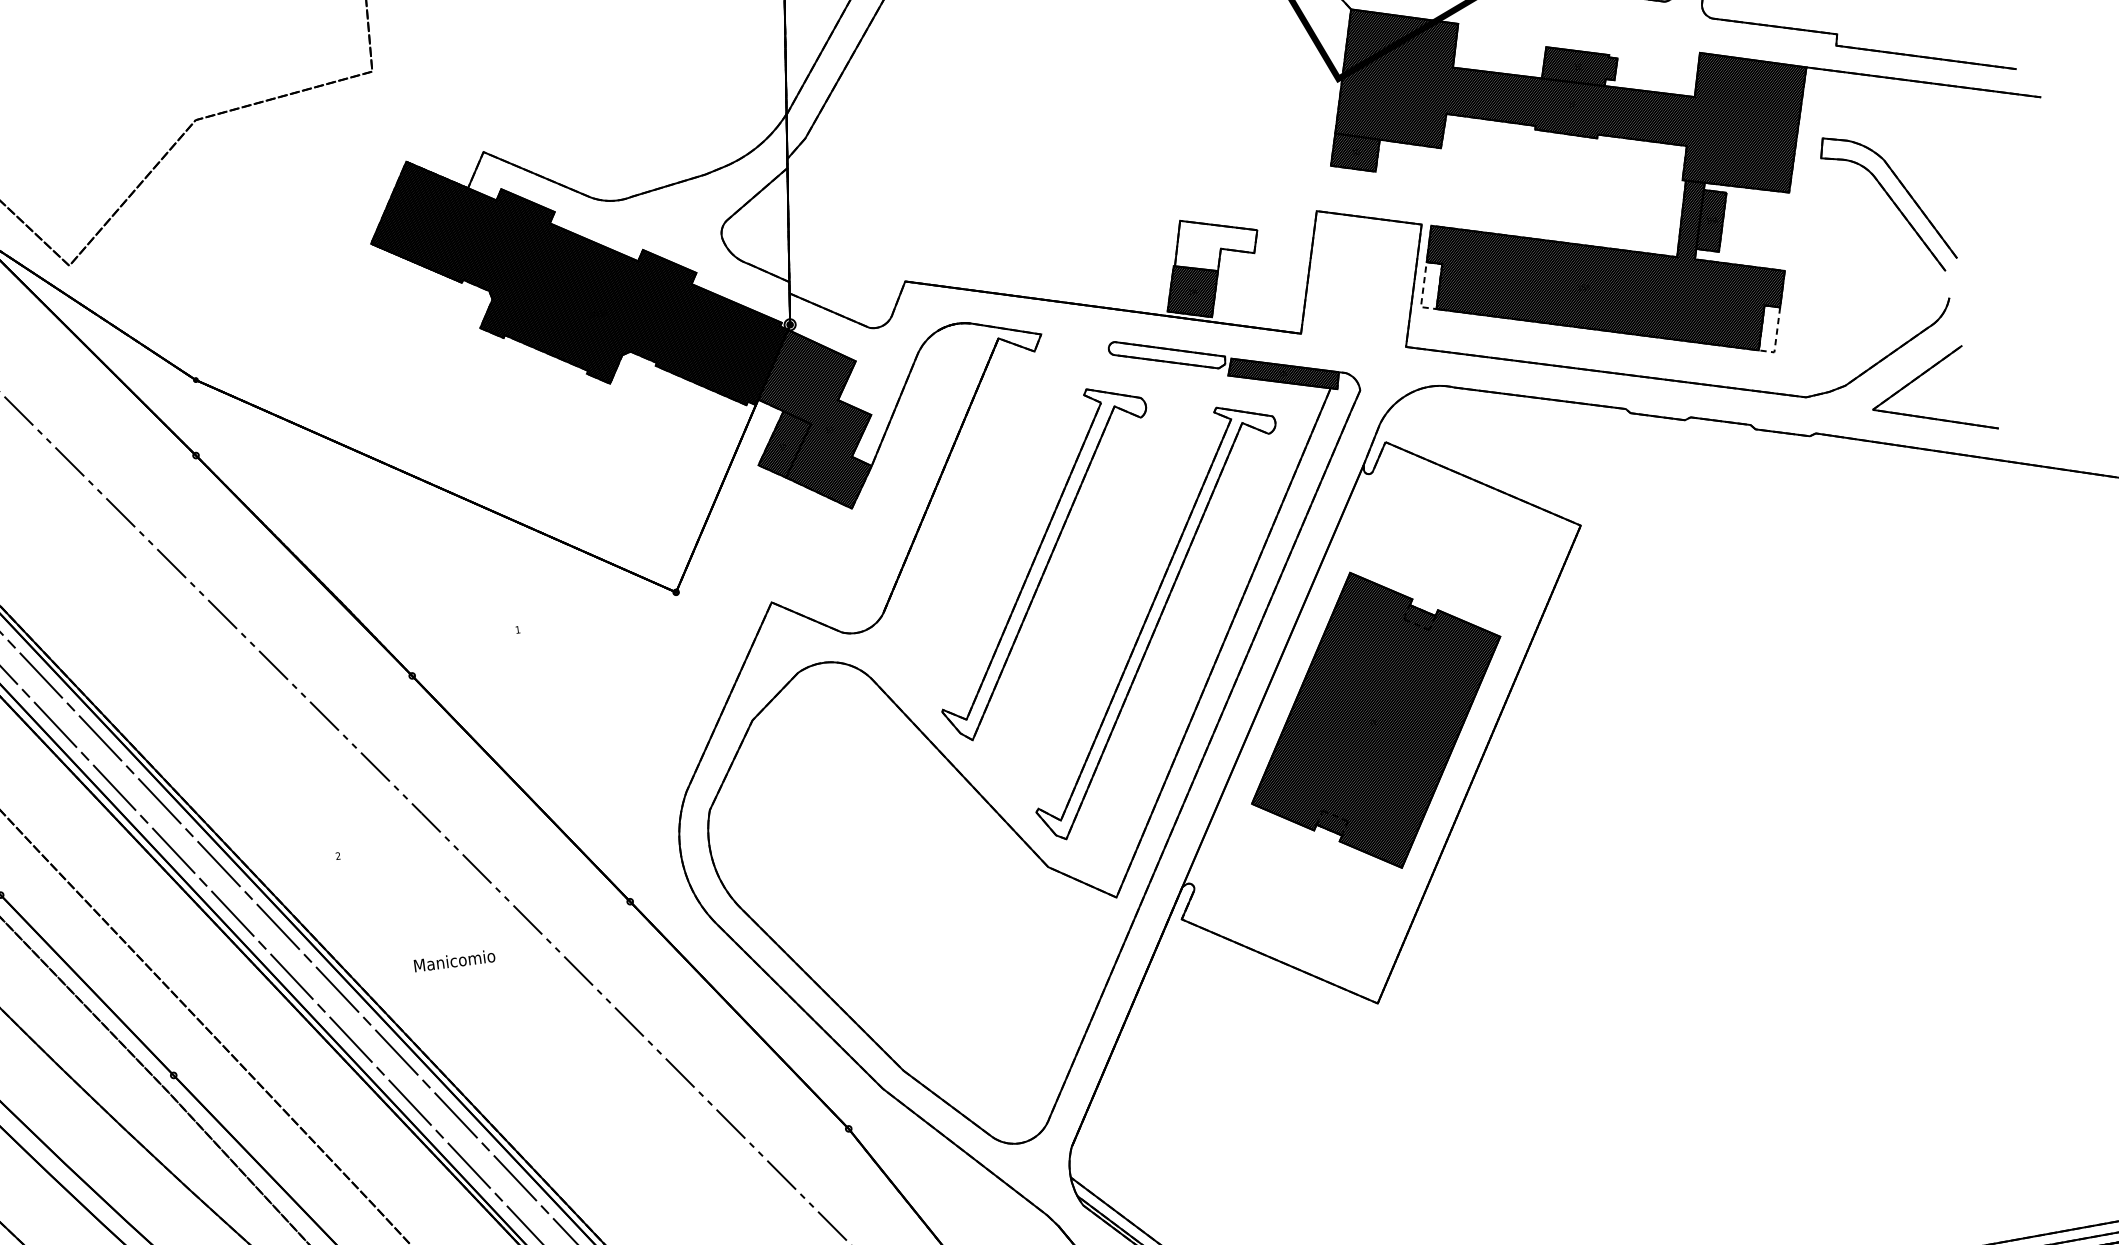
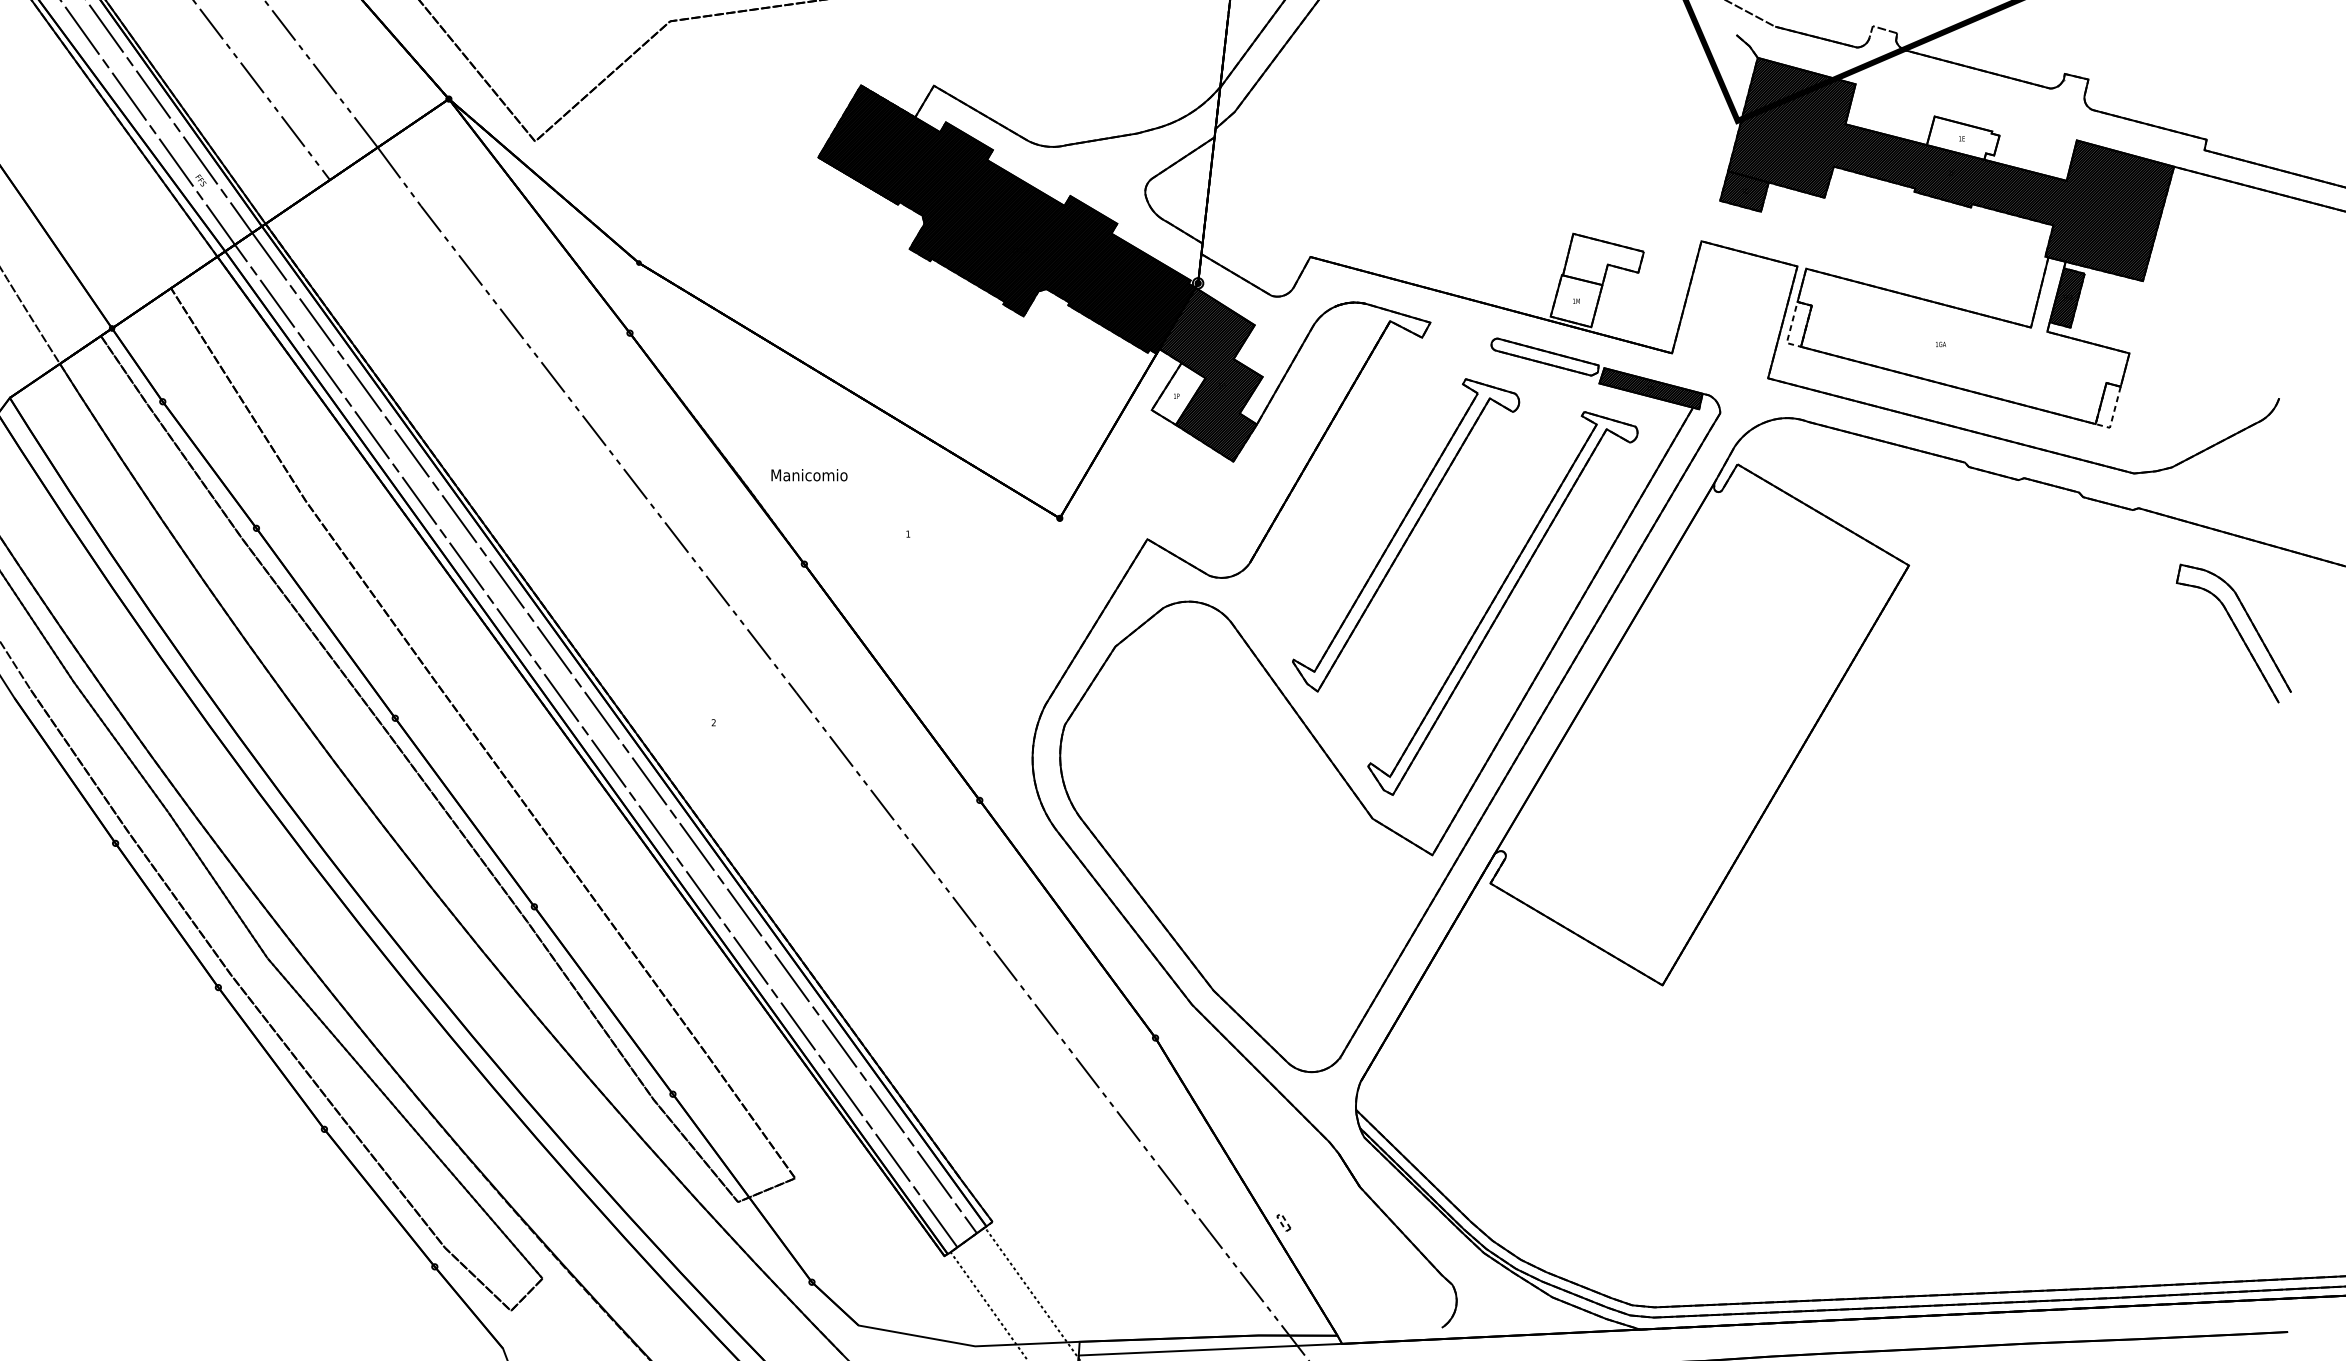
hatch: (1579, 65) -> (1963, 137), removed
part: (1888, 203) -> (2233, 633), moved
hatch: (1606, 280) -> (1962, 340), removed
hatch: (1192, 292) -> (1576, 301), removed
part: (1919, 378) -> (2241, 469), removed
hatch: (784, 443) -> (1178, 393), removed
part: (1375, 720) -> (1694, 721), removed
text: (454, 961) -> (809, 475), moved

